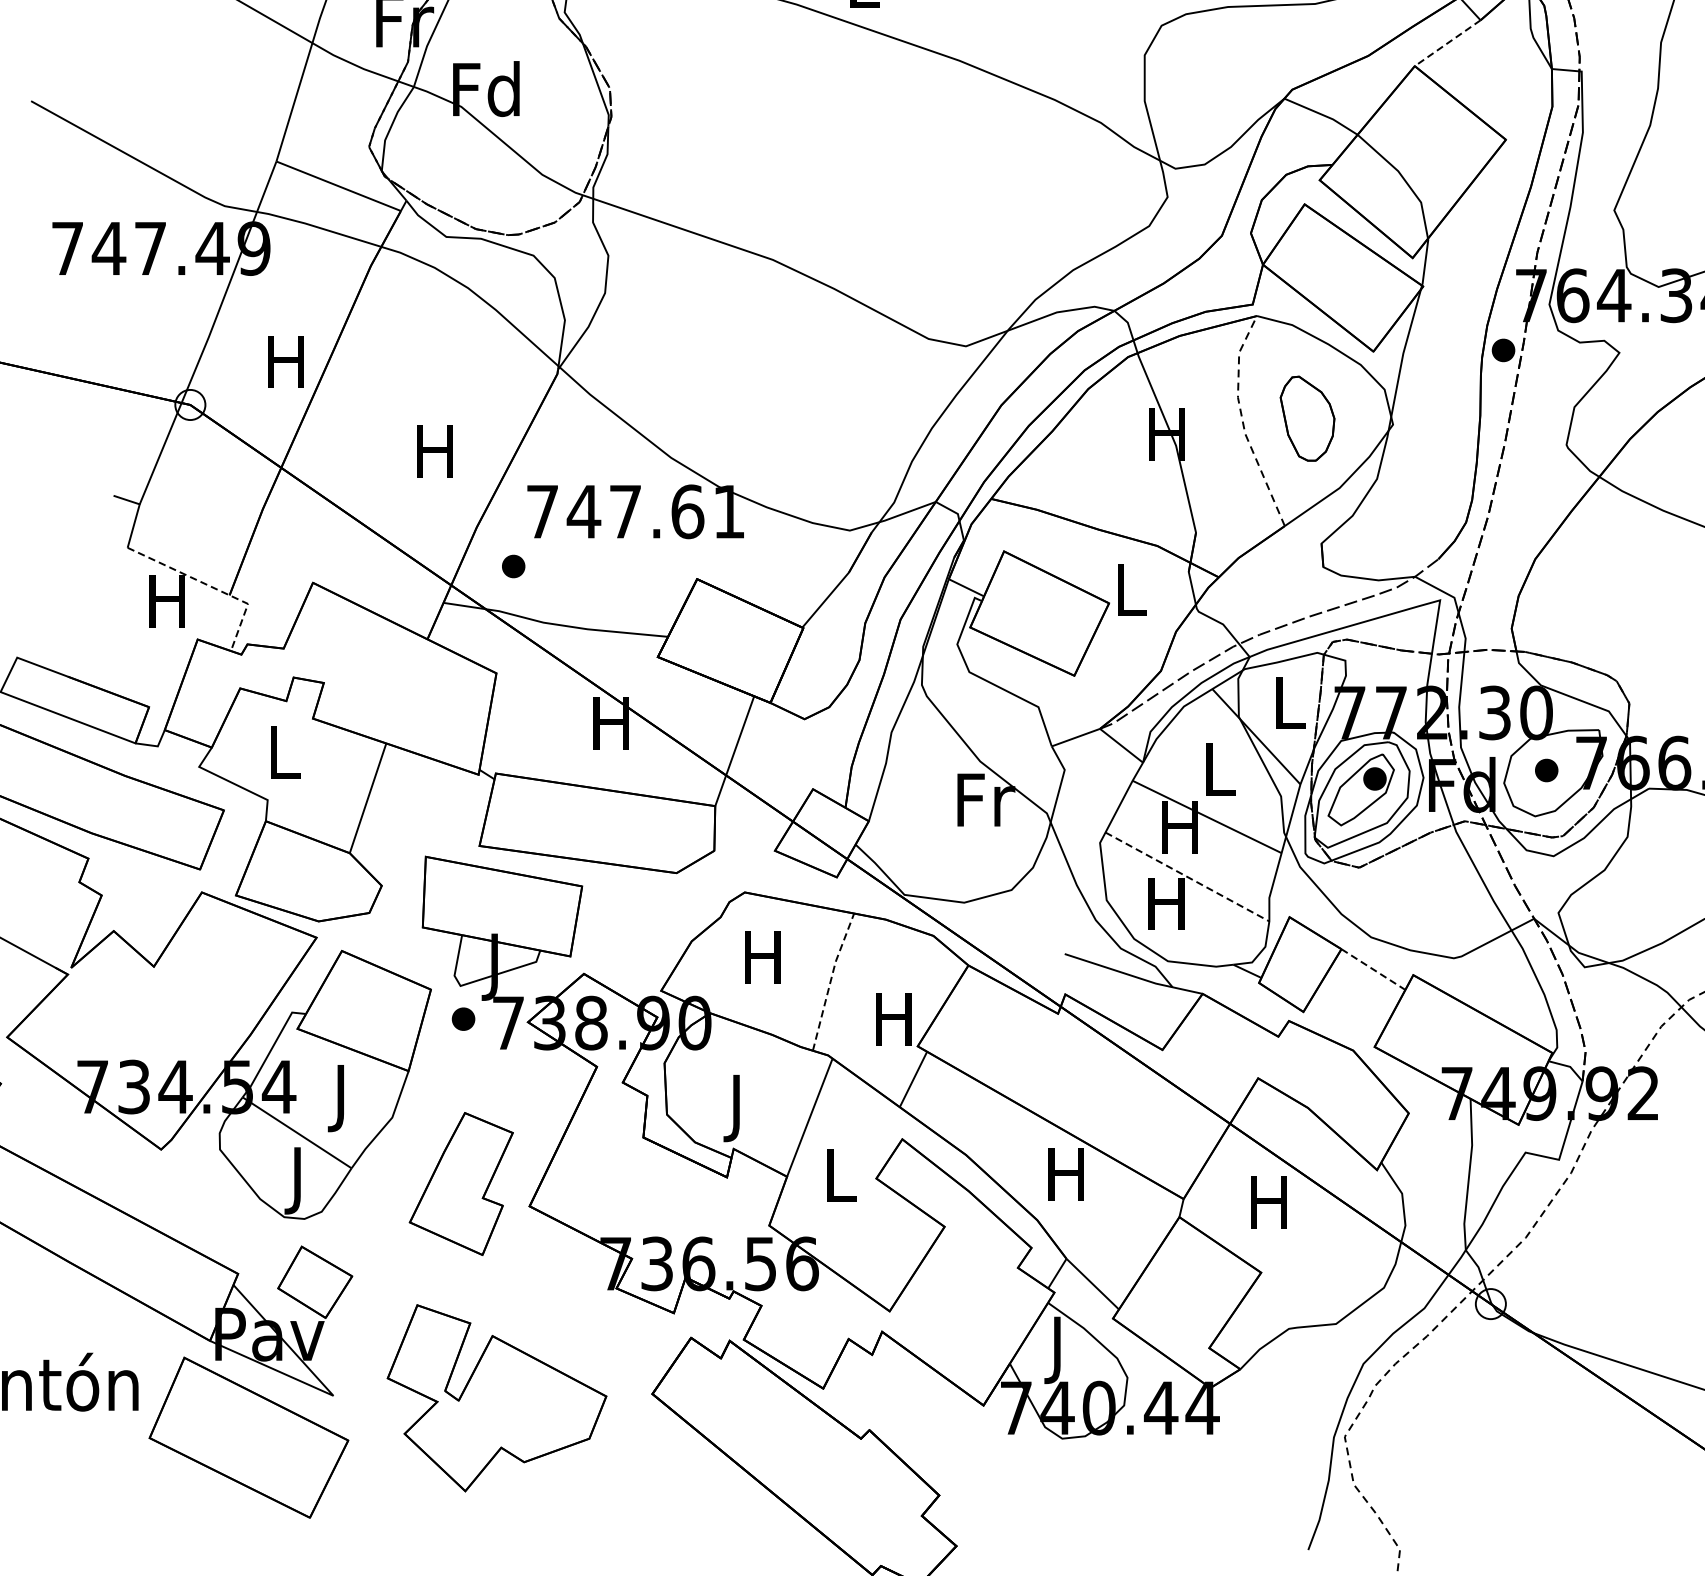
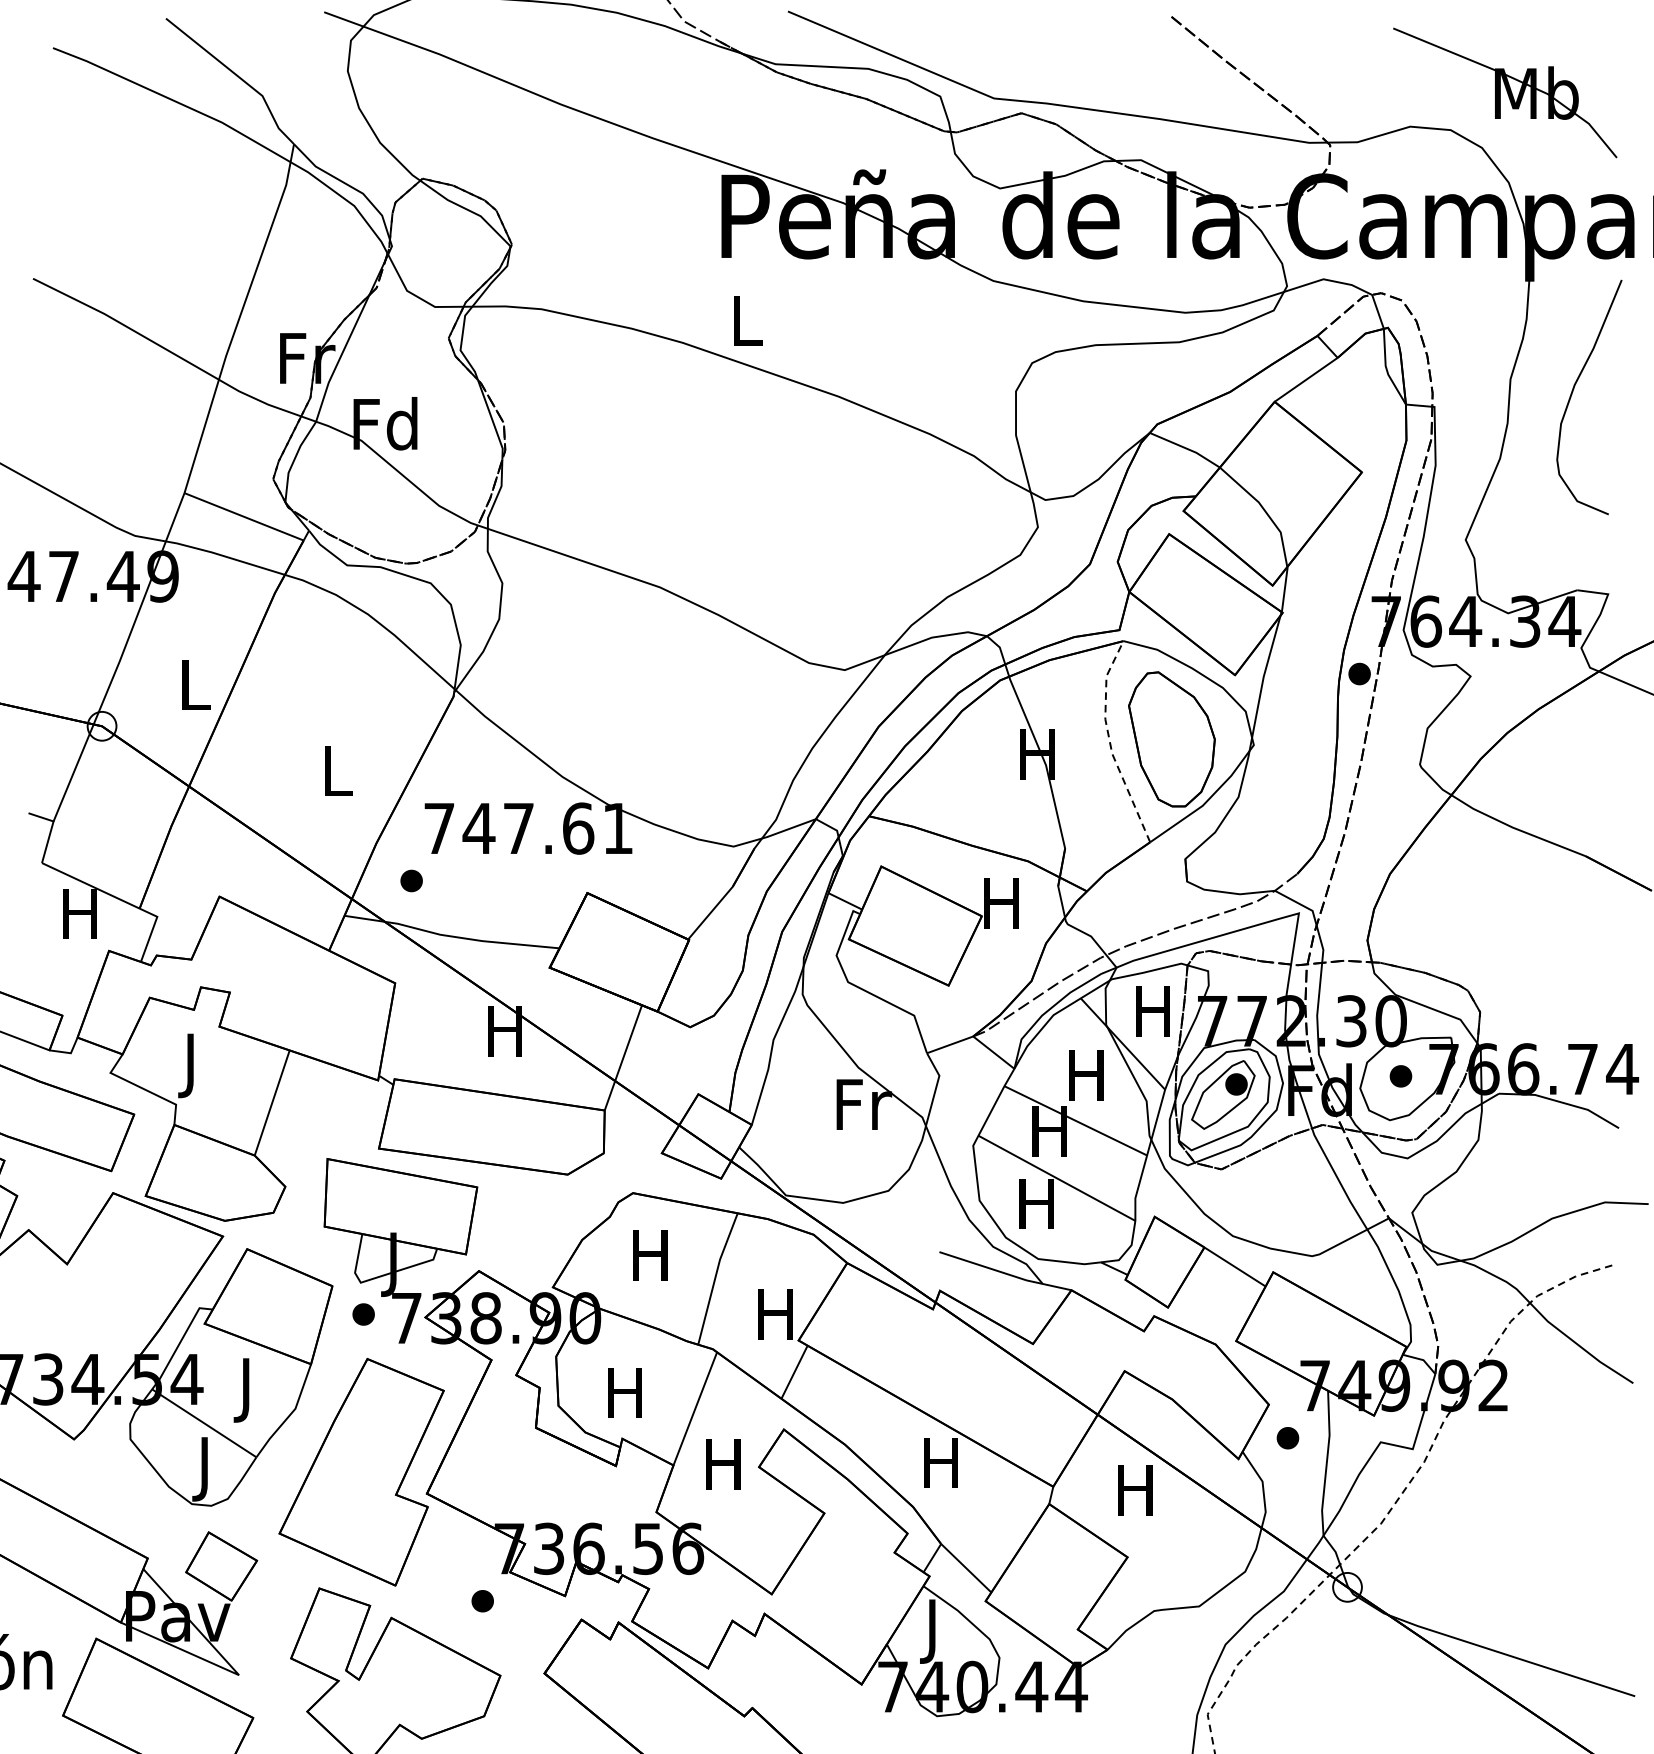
line: (1447, 43) -> (1305, 380), dashed -> solid
text: (285, 361) -> (193, 684), H -> L
part: (1307, 418) -> (1171, 739), size x1.67
text: (435, 451) -> (336, 770), H -> L
line: (211, 586) -> (122, 900), dashed -> solid
text: (1129, 590) -> (1001, 903), L -> H
text: (1287, 702) -> (1152, 1011), L -> H
text: (284, 759) -> (192, 1065), L -> J
text: (1218, 769) -> (1086, 1075), L -> H
line: (1188, 877) -> (1057, 1178), dashed -> solid
line: (1373, 970) -> (1235, 1267), dashed -> solid
line: (830, 980) -> (715, 1277), dashed -> solid
text: (735, 1107) -> (624, 1399), J -> H
part: (1428, 1148) -> (1287, 1438), added
text: (839, 1175) -> (723, 1464), L -> H
part: (461, 1184) -> (361, 1472), size x1.67
part: (587, 1318) -> (482, 1601), added

